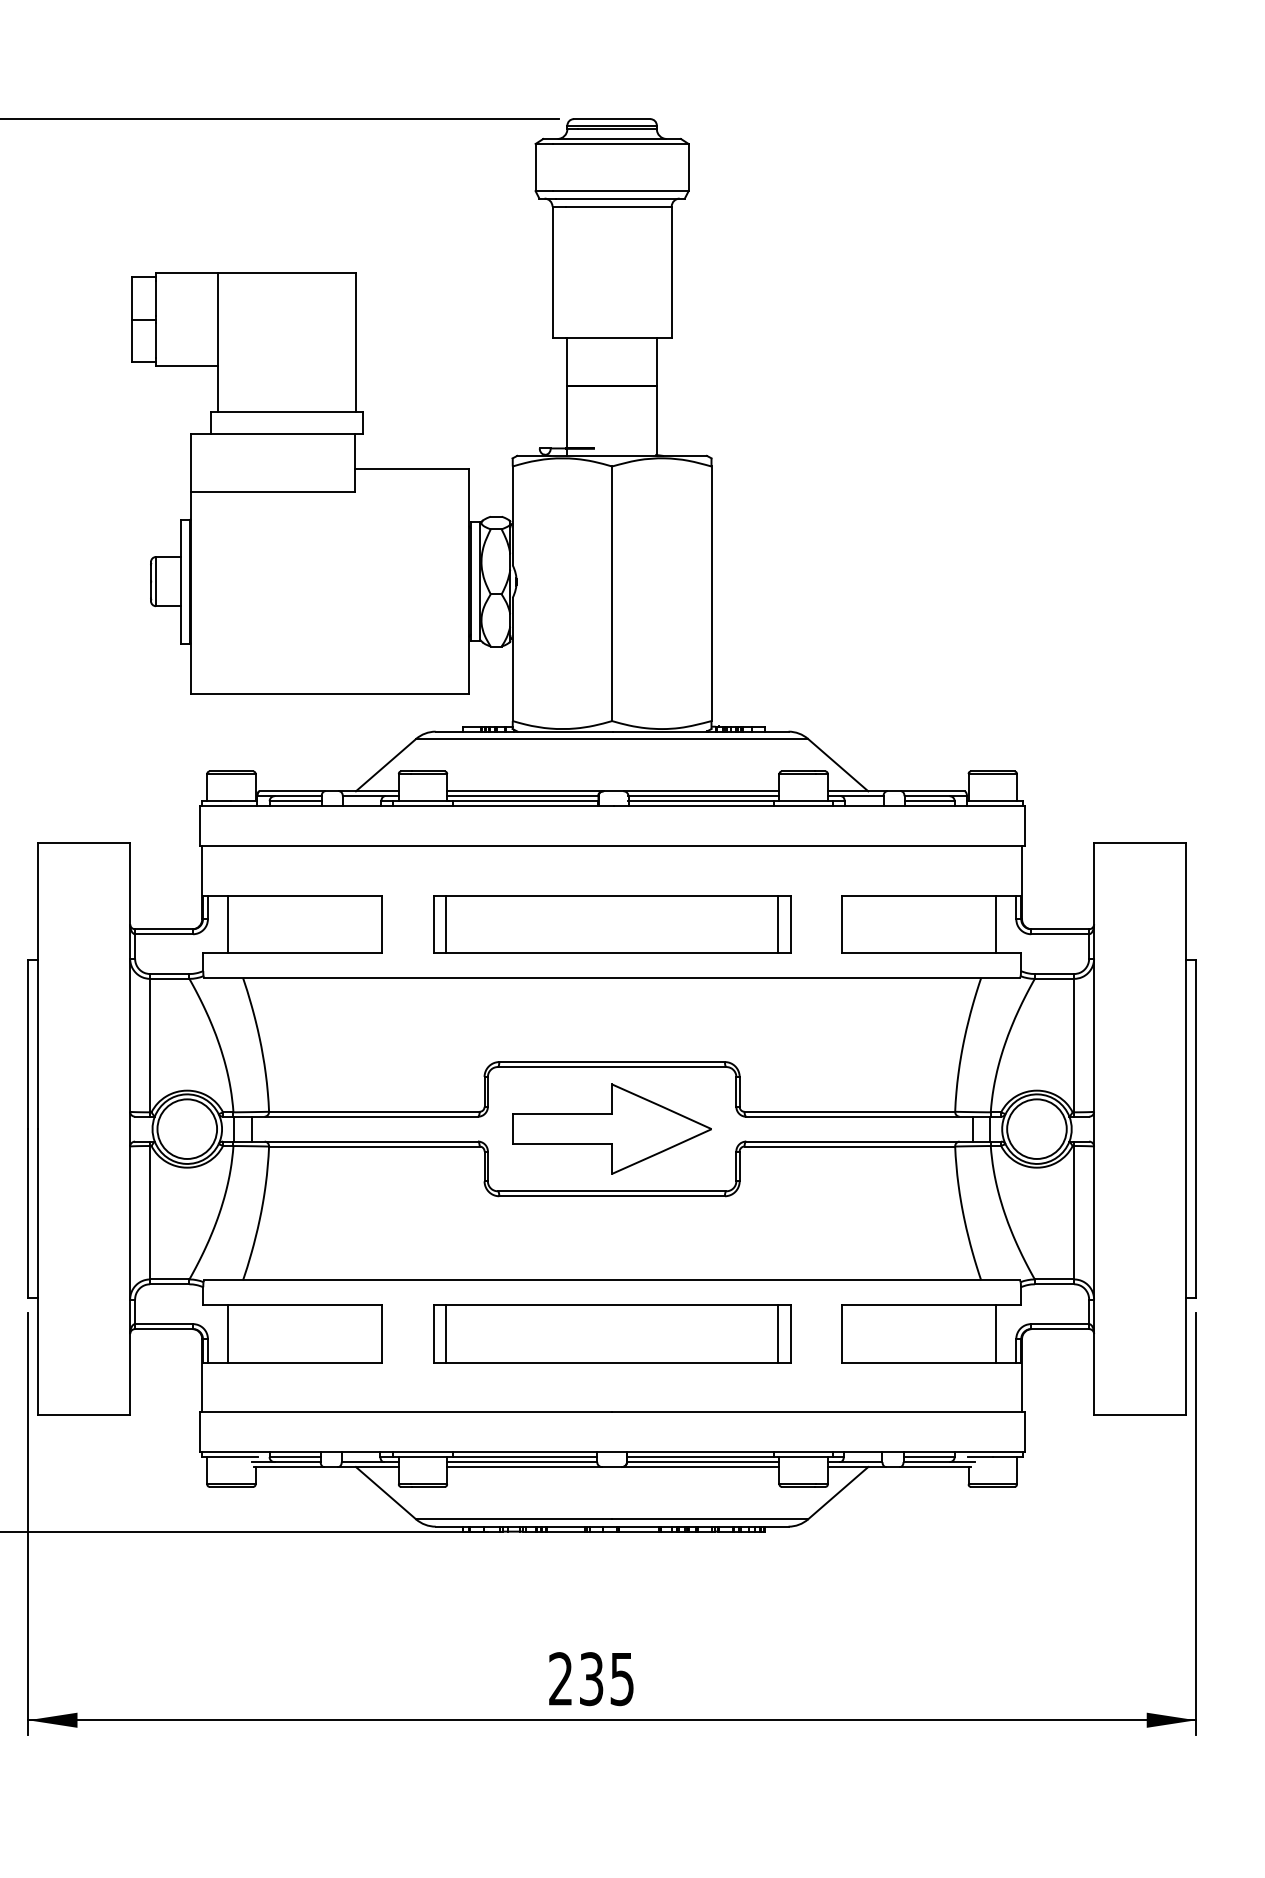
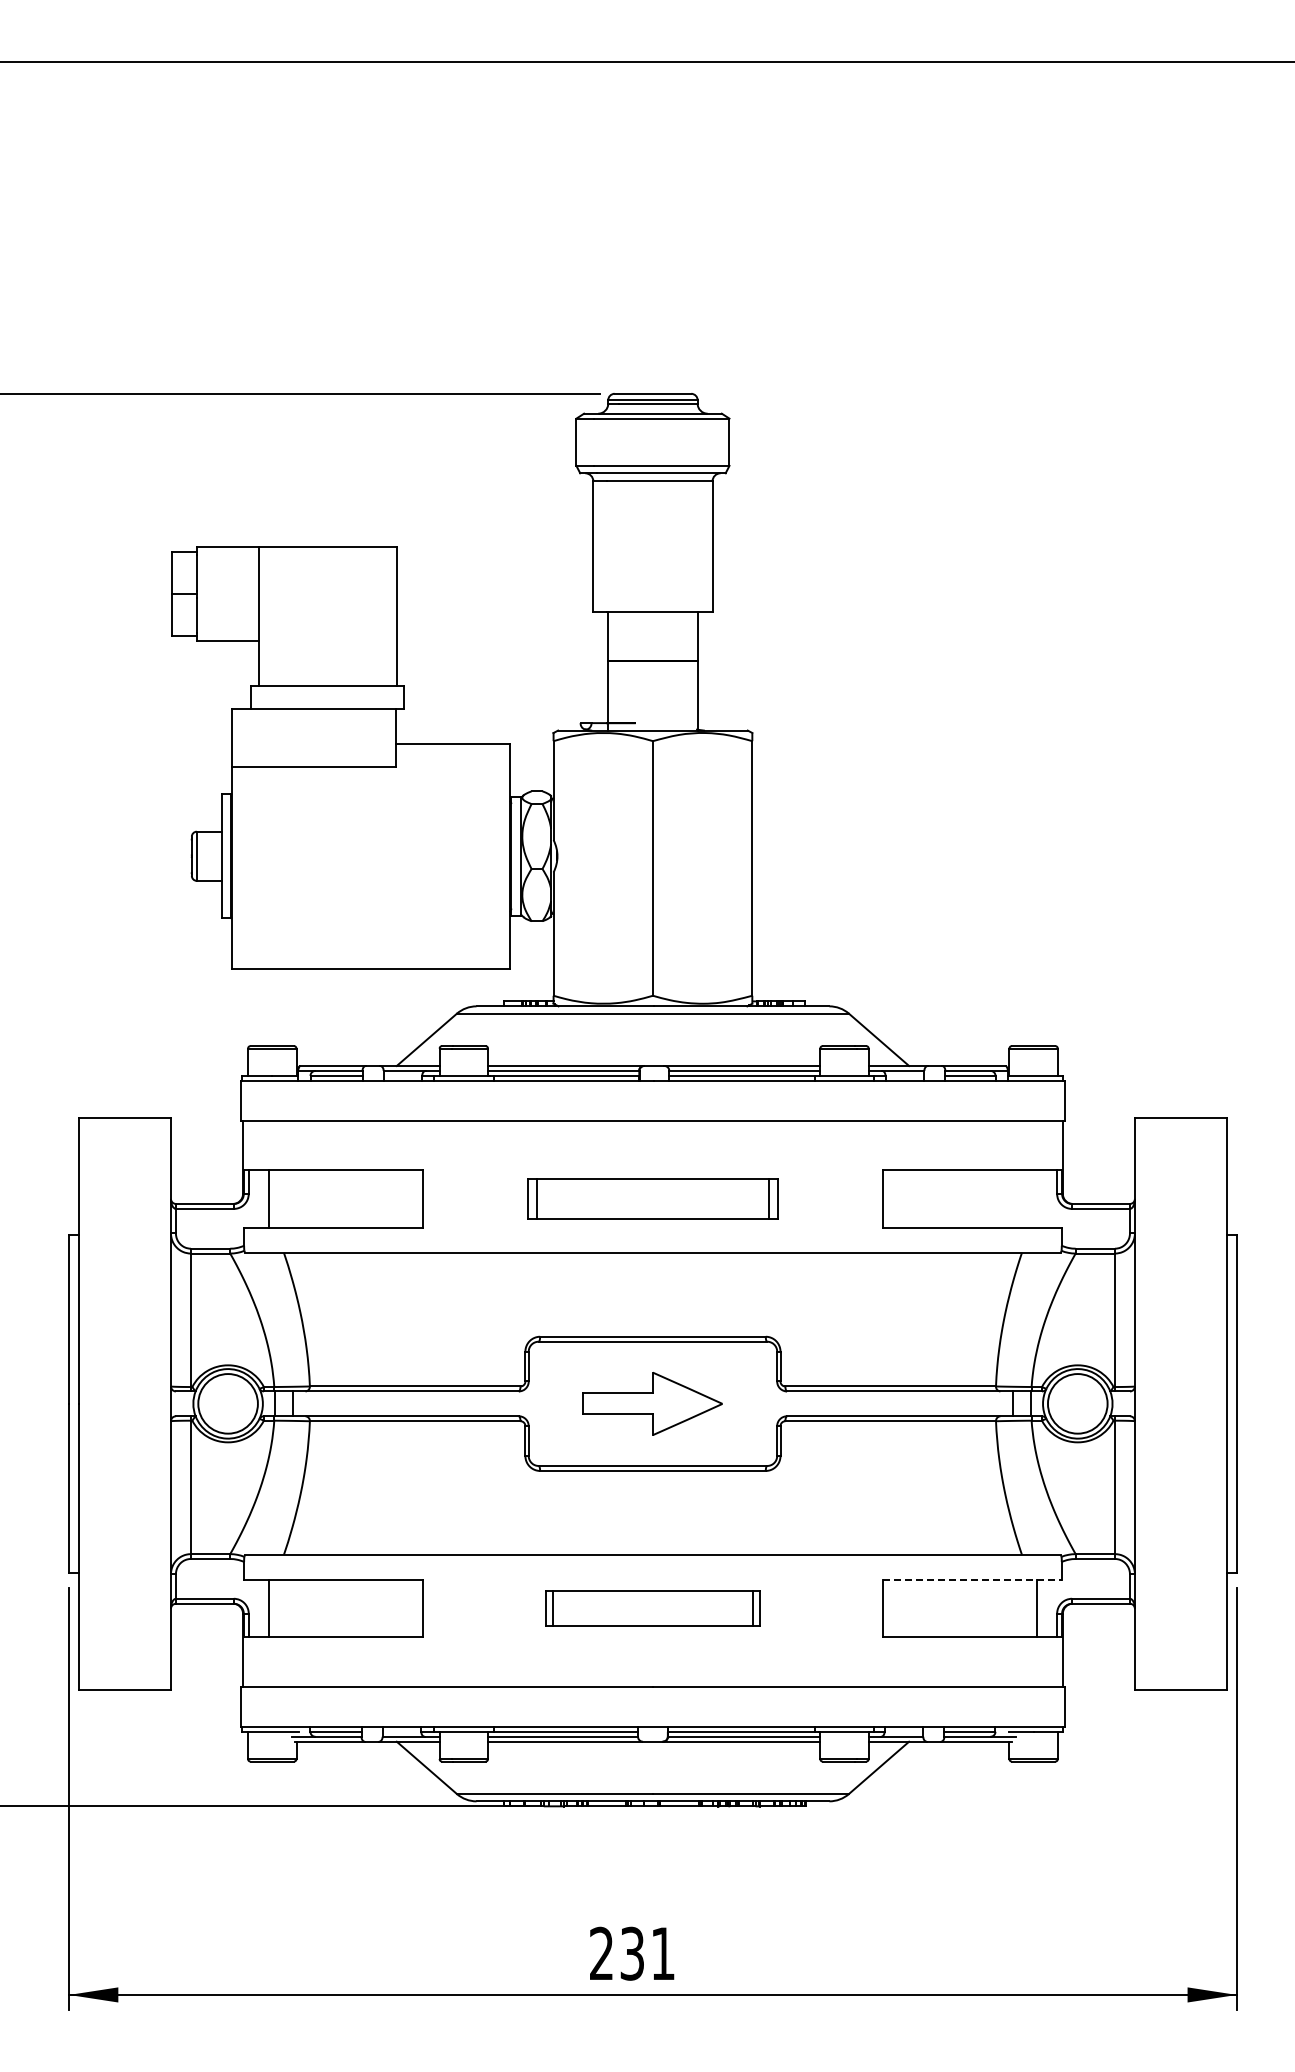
part: (611, 923) -> (652, 1198), size x0.7
line: (995, 923) -> (1036, 1198), removed
part: (611, 1128) -> (652, 1403), size x0.7
line: (931, 1304) -> (972, 1579), solid -> dashed
part: (611, 1333) -> (652, 1608), size x0.6
text: (621, 1678) -> (662, 1953), 235 -> 231

